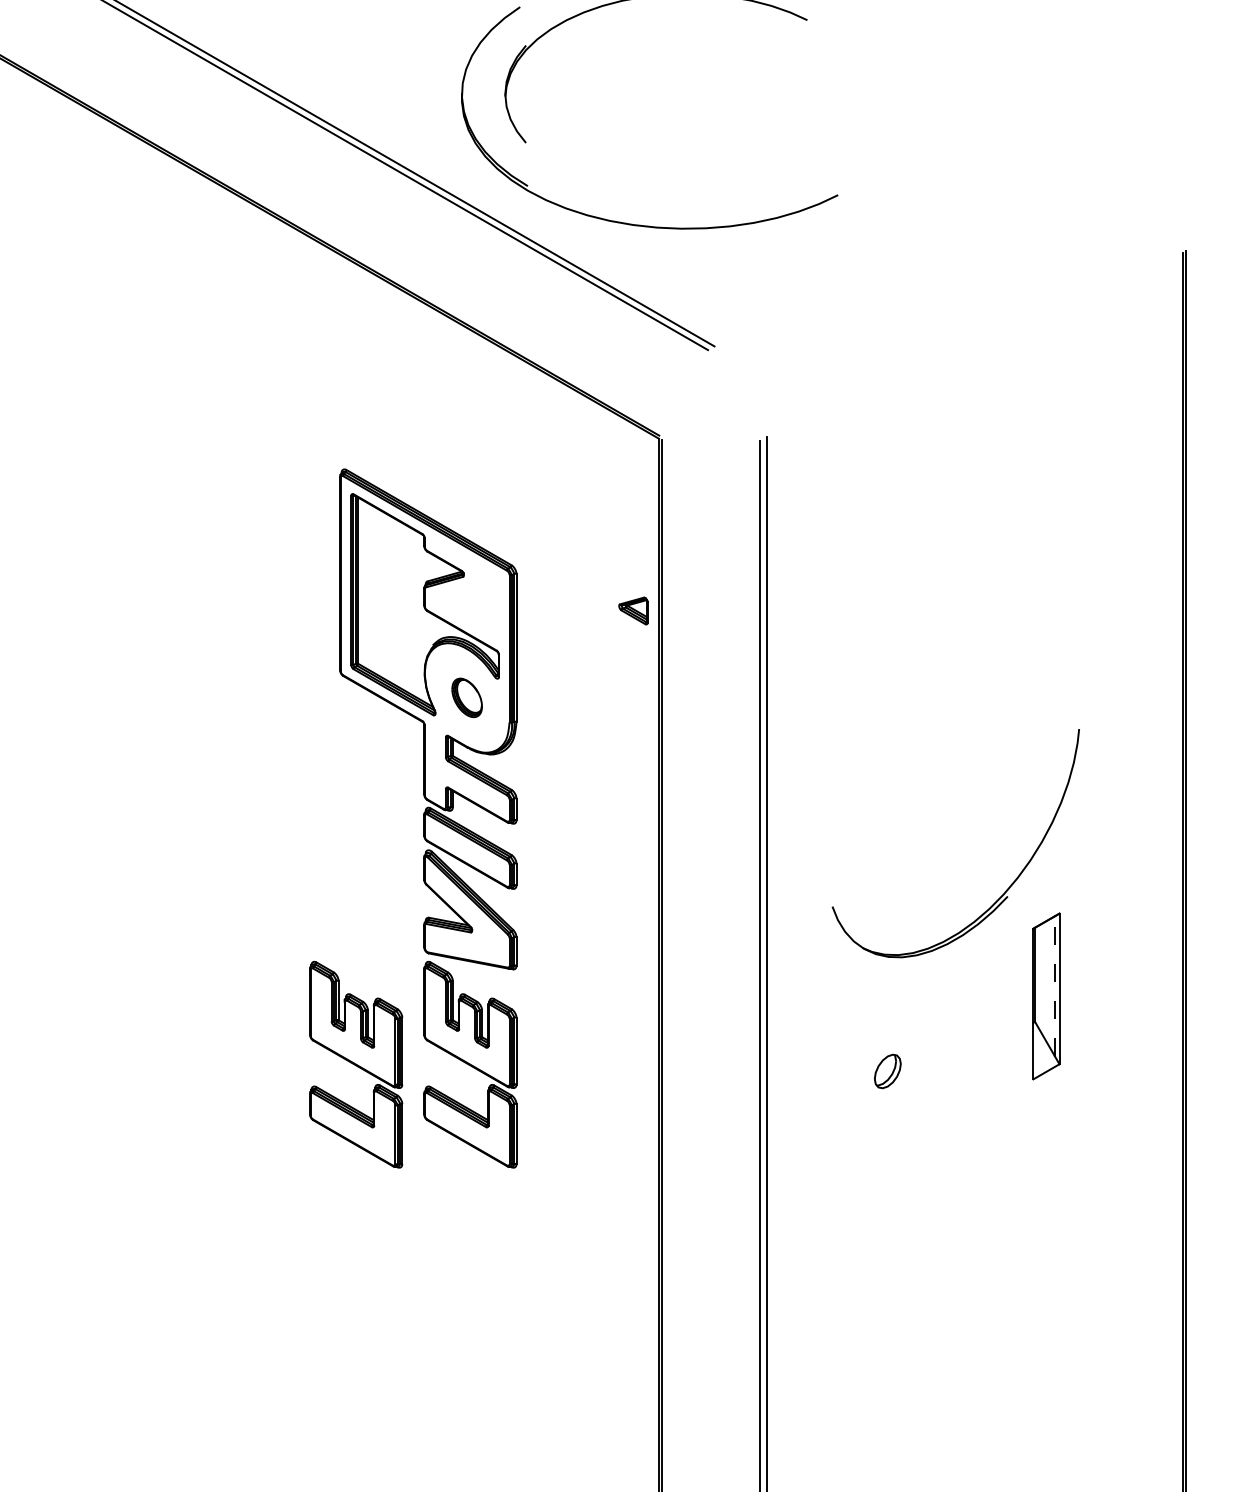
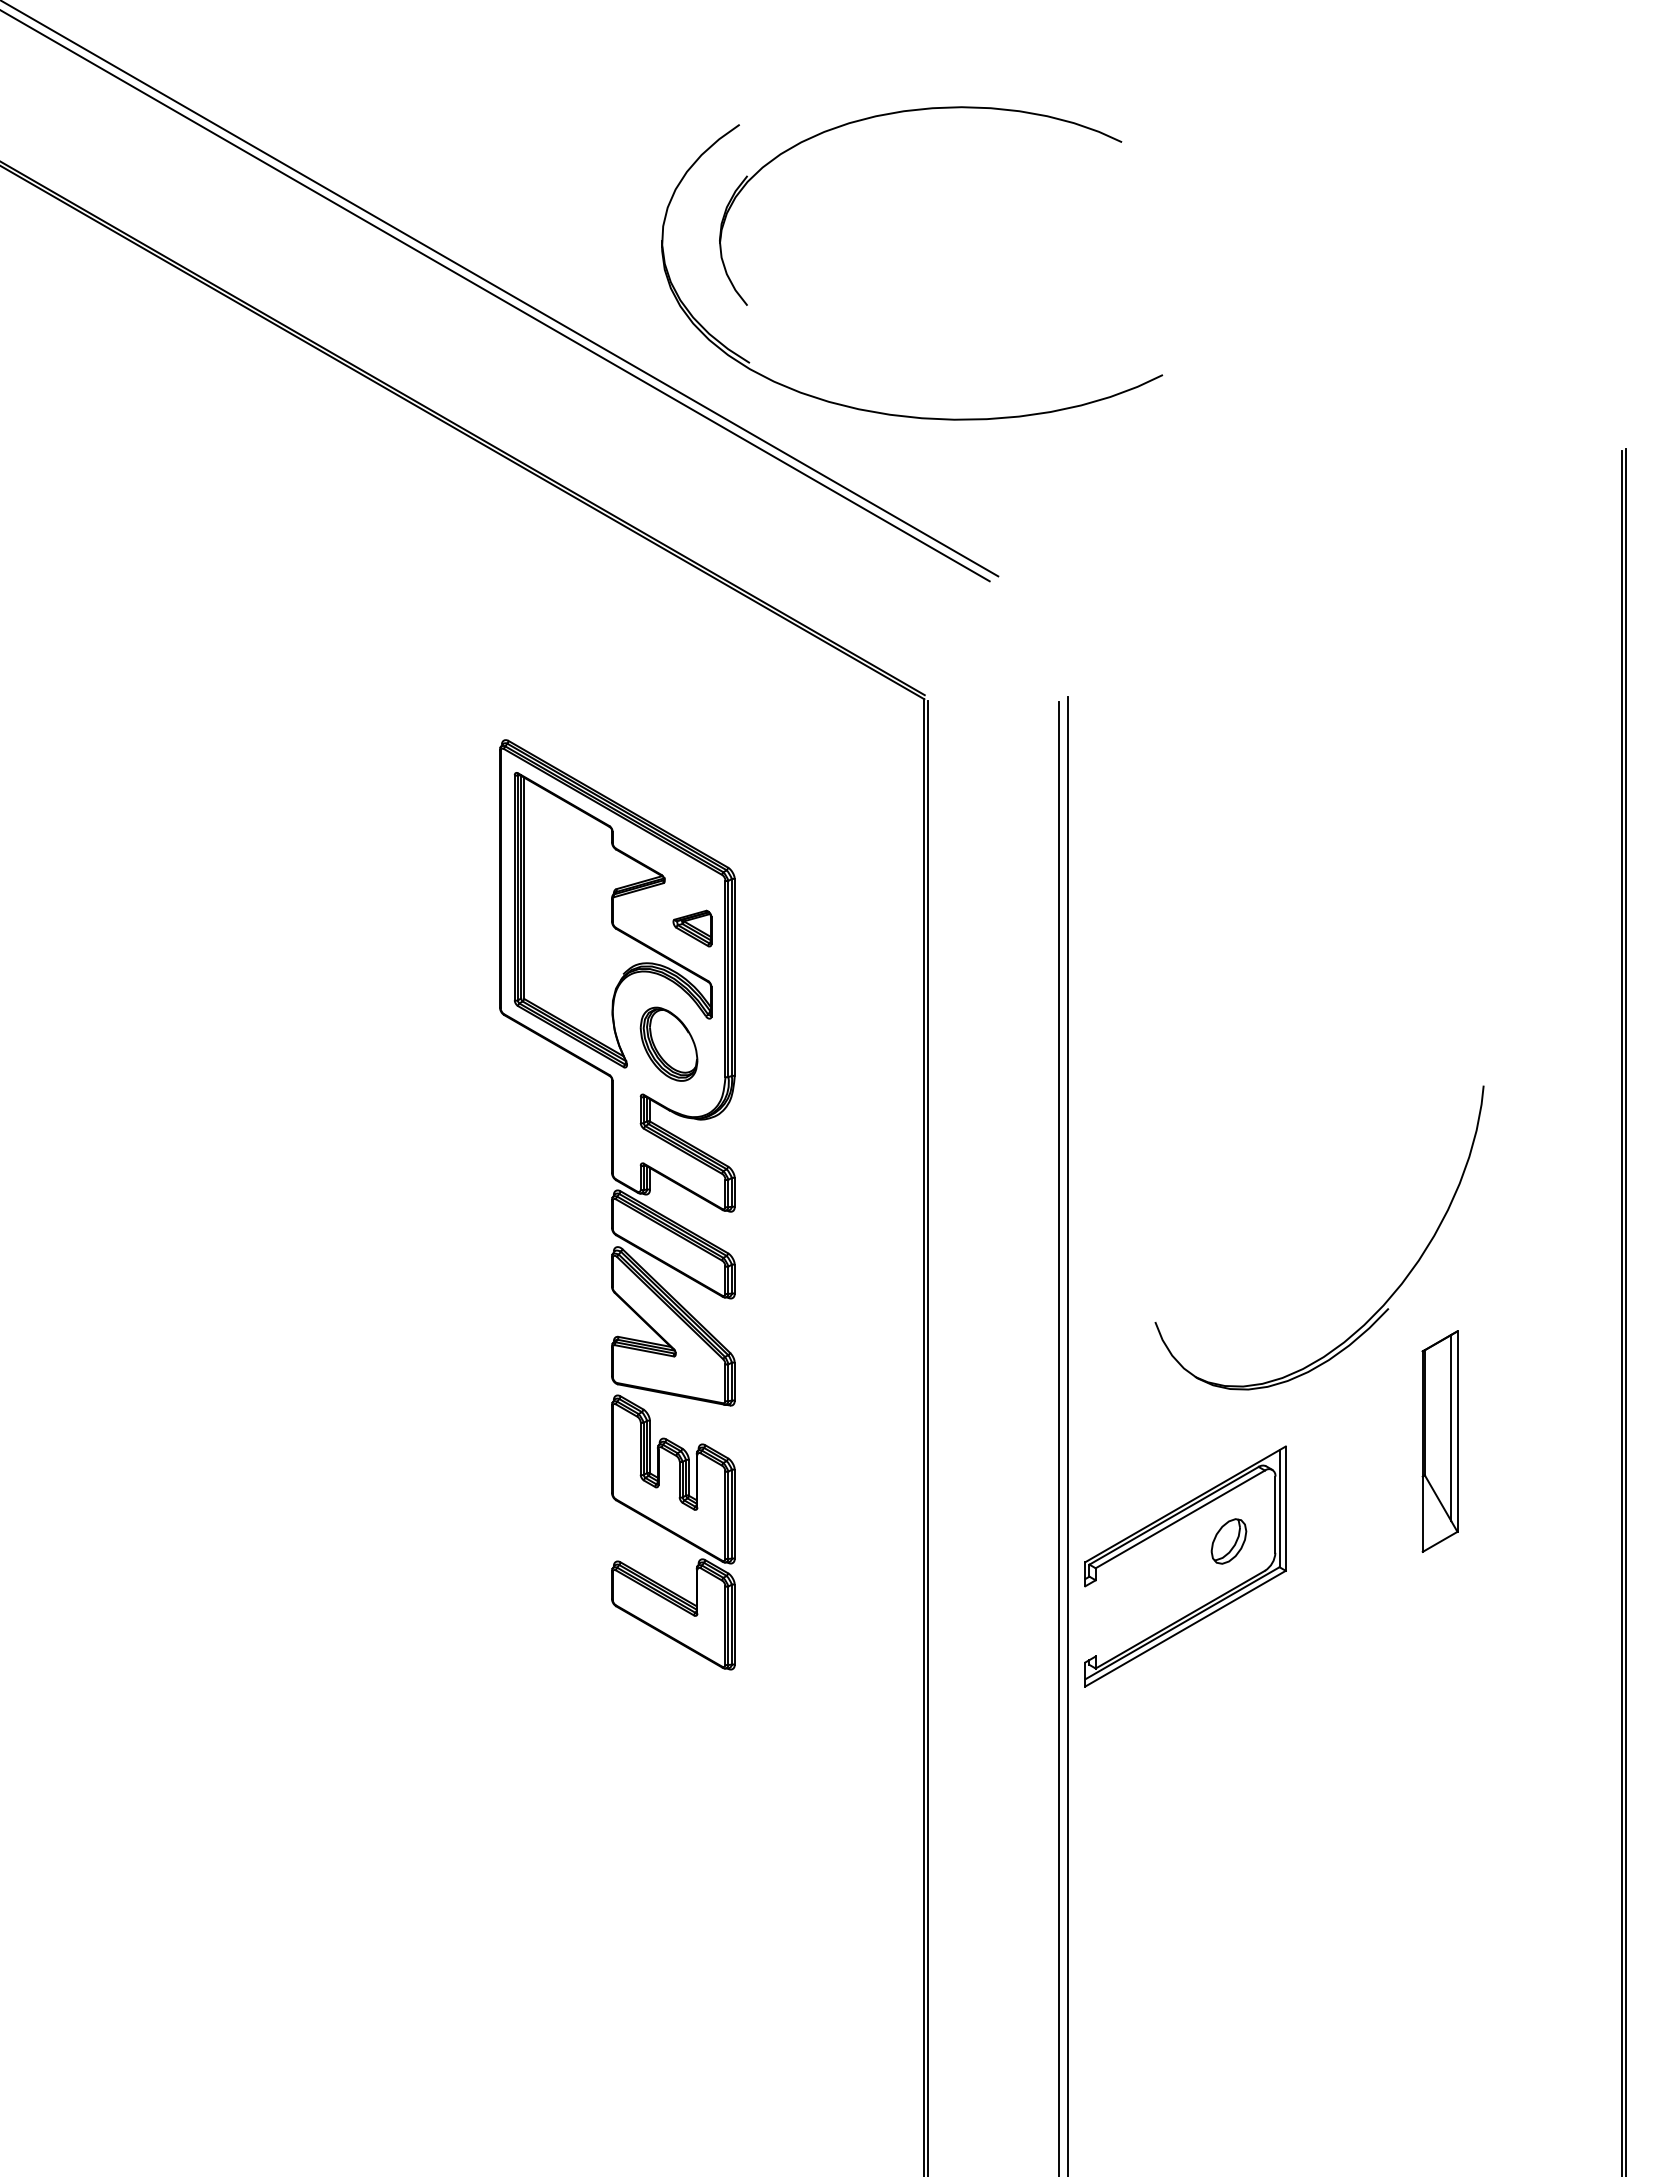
part: (633, 610) -> (692, 928), moved
part: (466, 697) -> (668, 1043), size x1.43
line: (1055, 985) -> (1451, 1427), dashed -> solid
part: (840, 1062) -> (1165, 1529), added
part: (356, 1064) -> (521, 1532), removed

